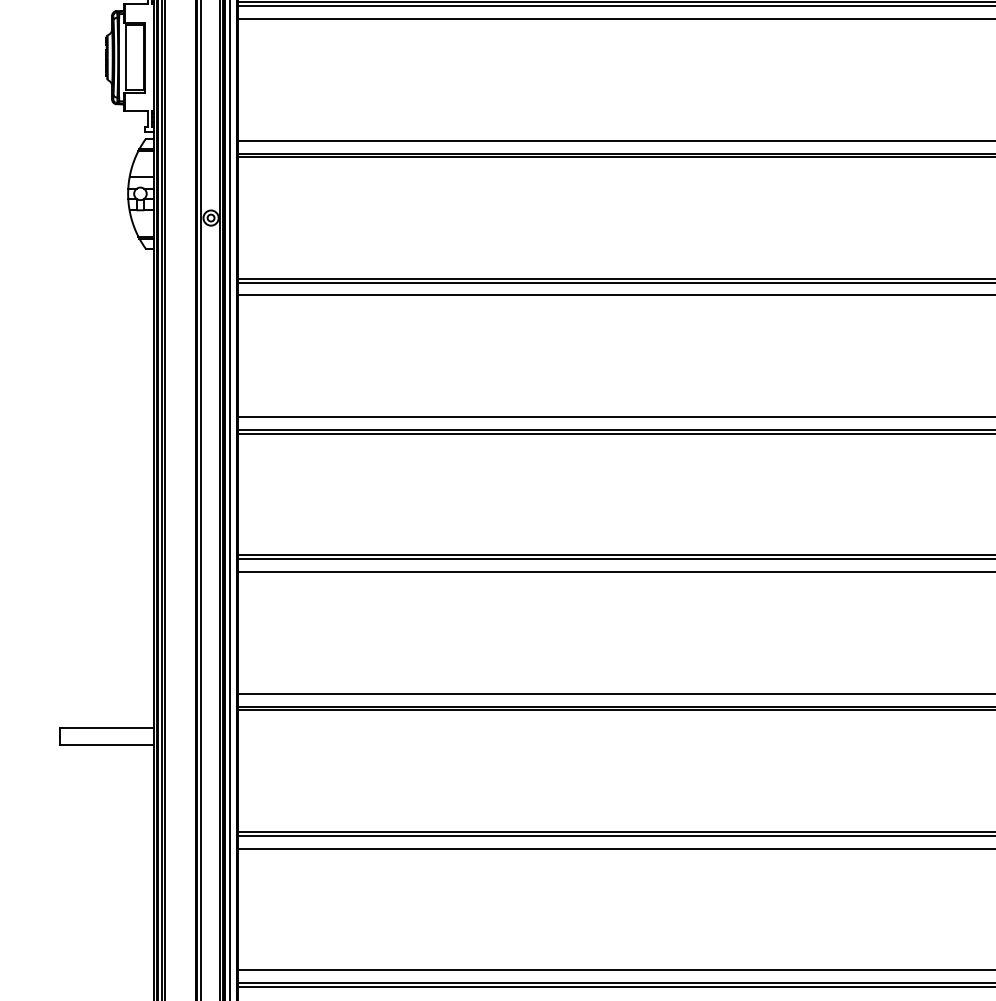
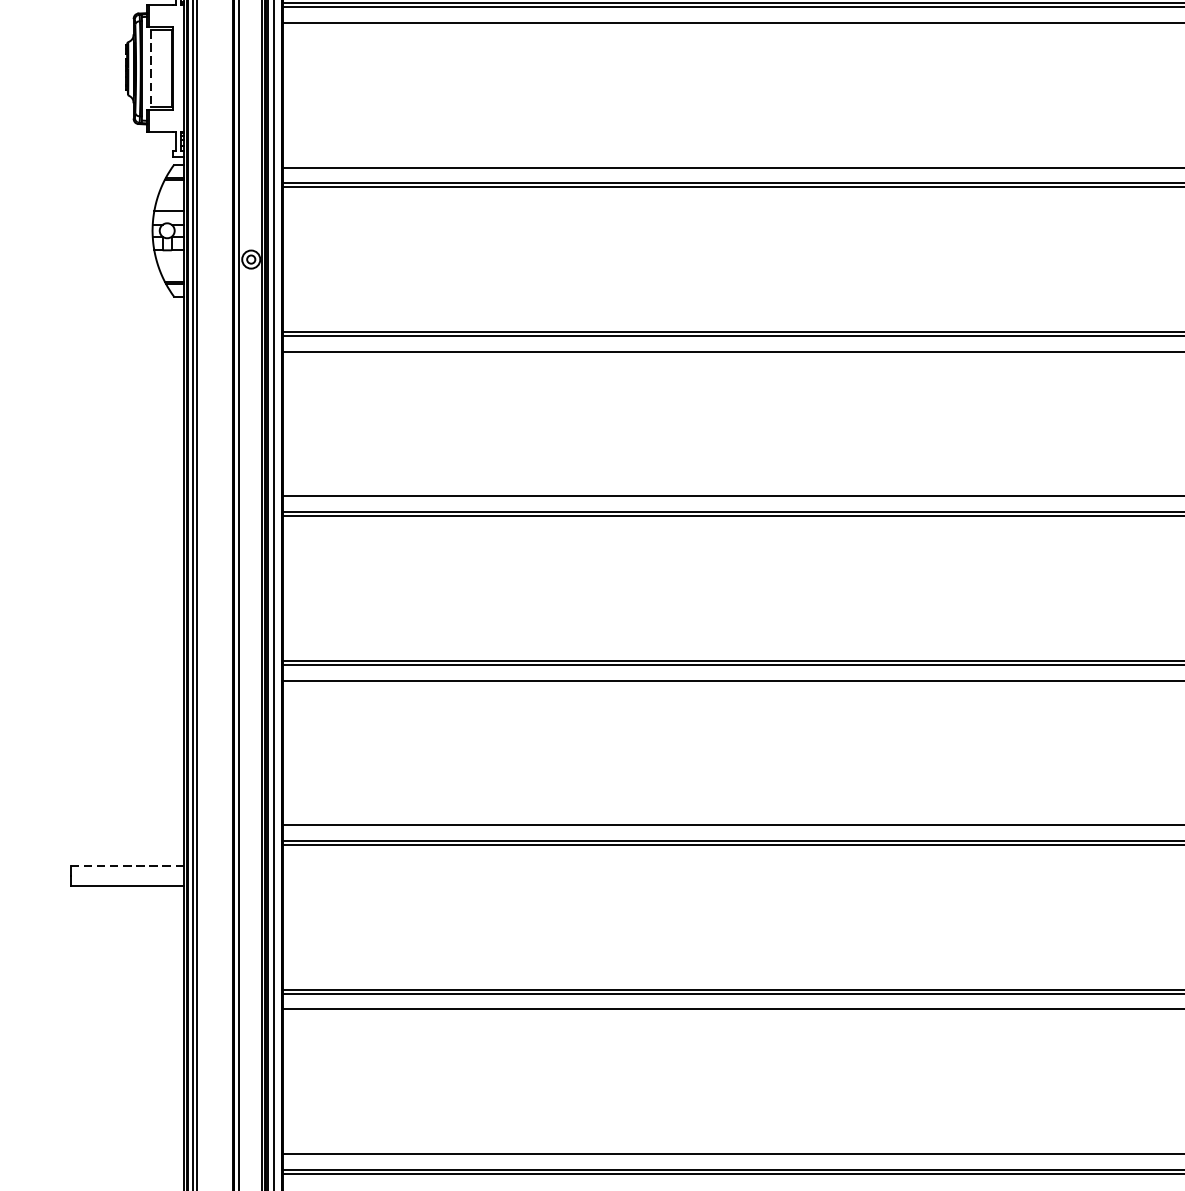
line: (126, 58) -> (150, 69), solid -> dashed
line: (106, 728) -> (126, 866), solid -> dashed

